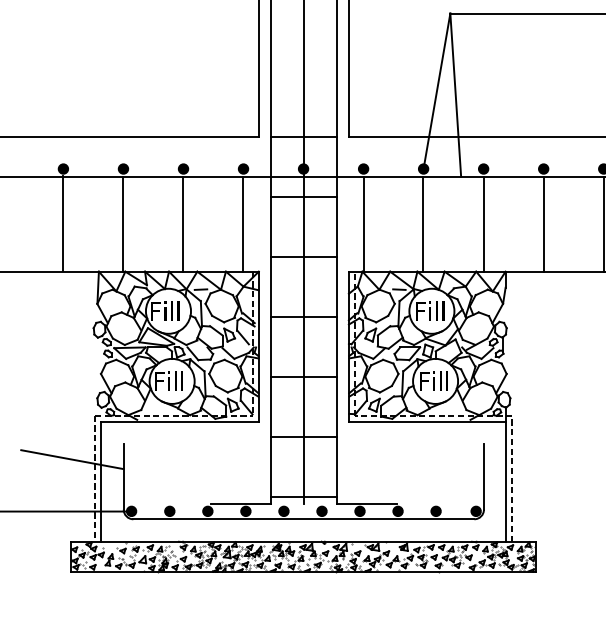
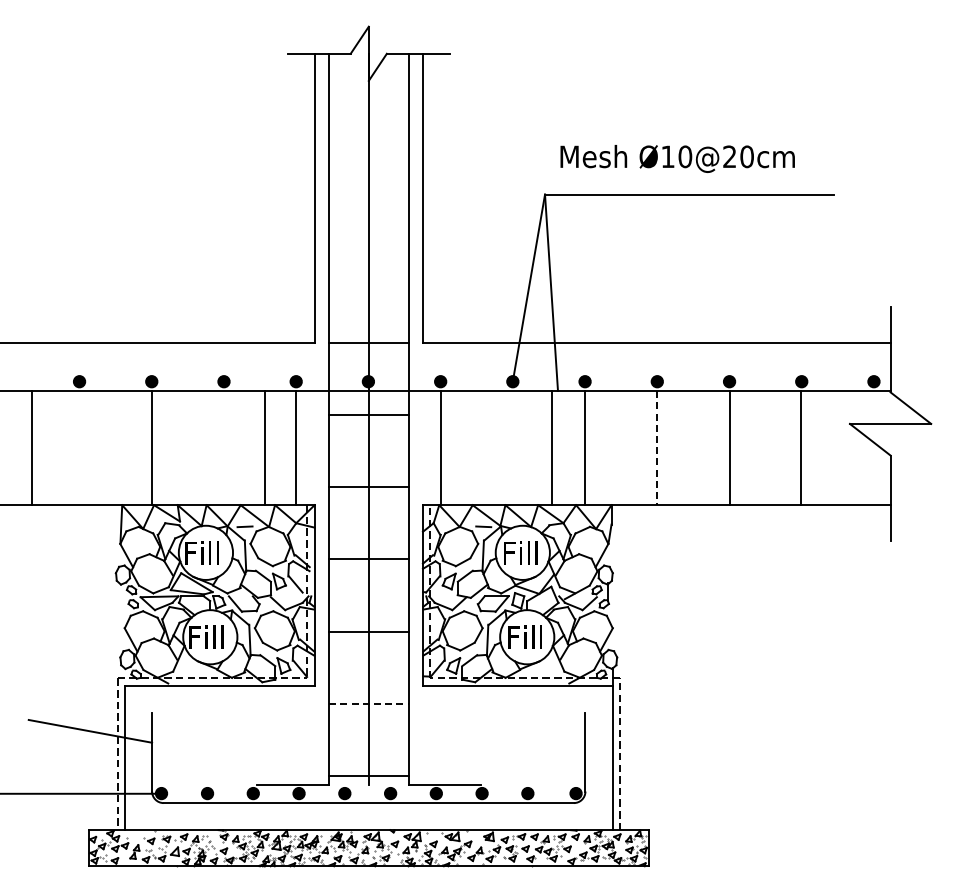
line: (63, 223) -> (32, 447), moved
line: (183, 223) -> (264, 447), moved
line: (423, 223) -> (551, 447), moved
line: (543, 224) -> (657, 448), solid -> dashed
line: (303, 436) -> (368, 703), solid -> dashed

